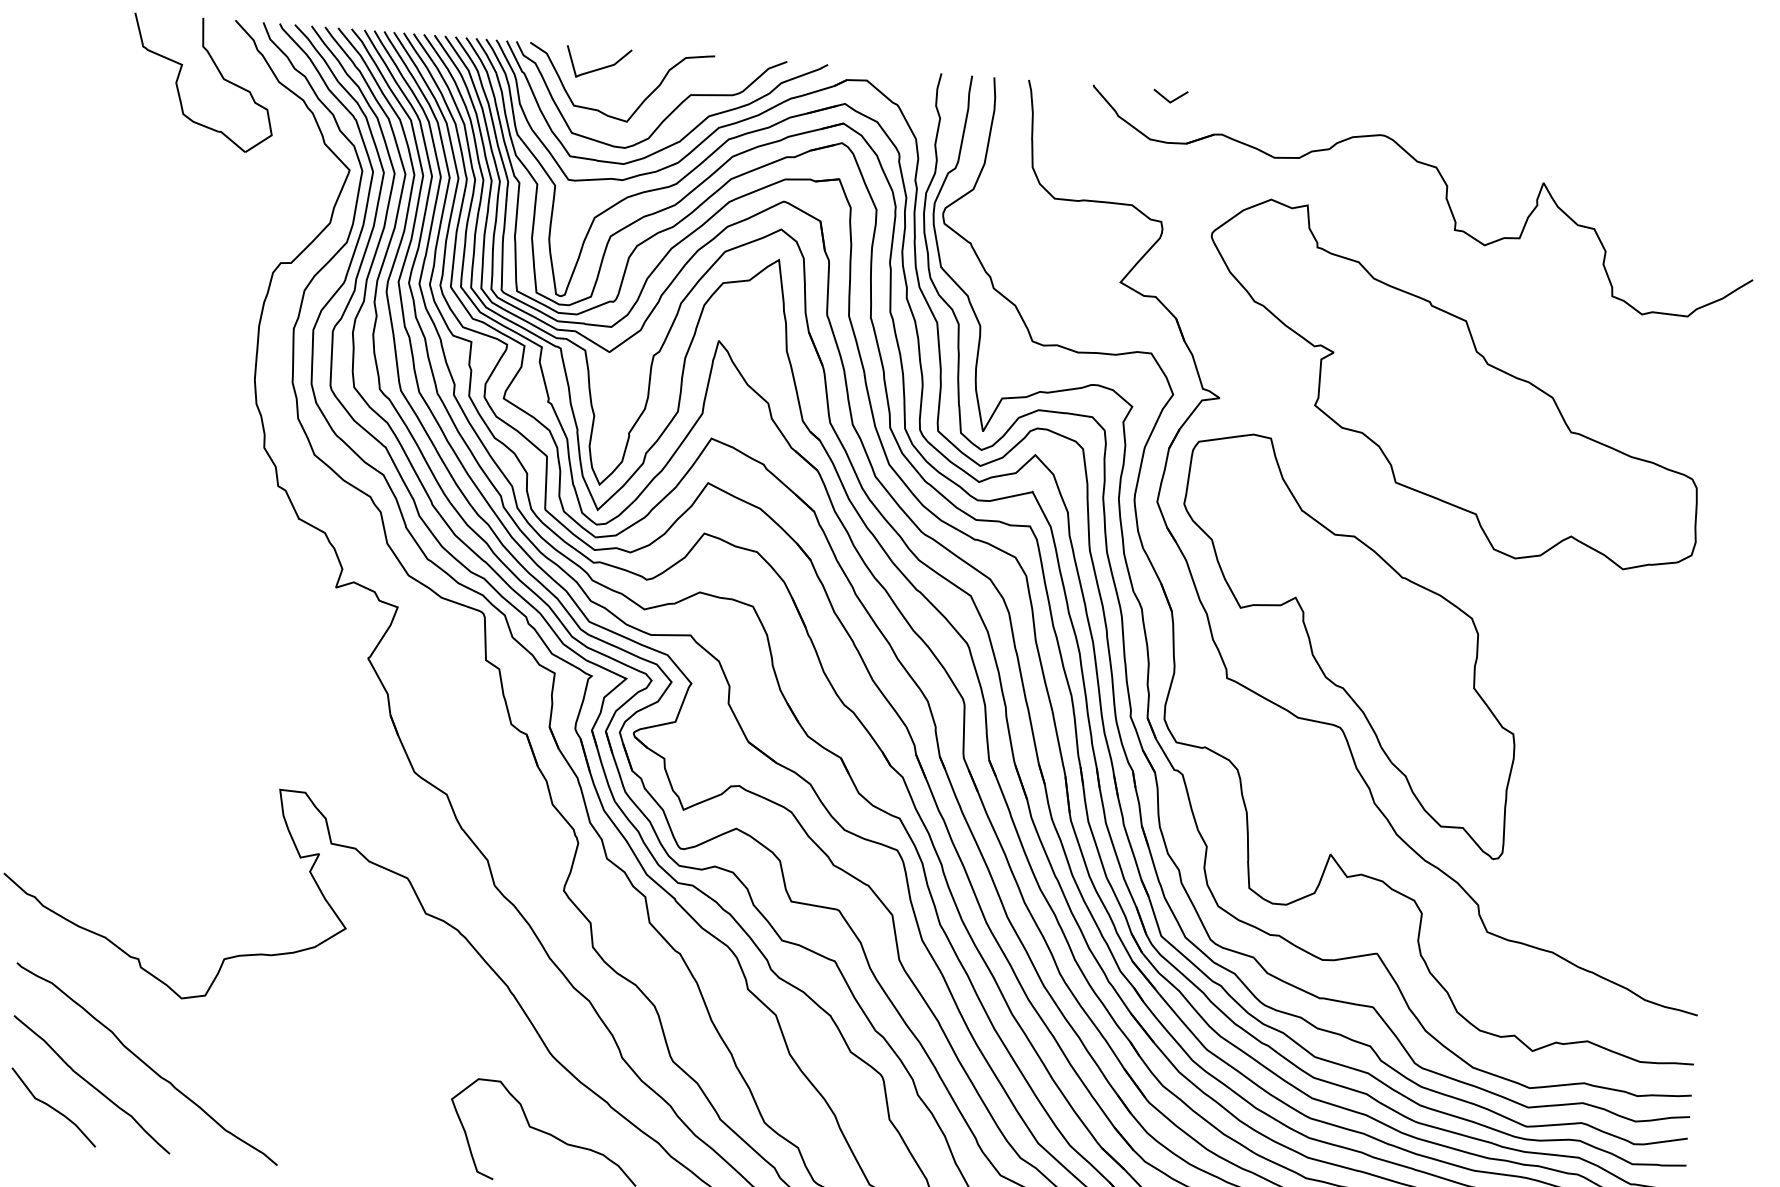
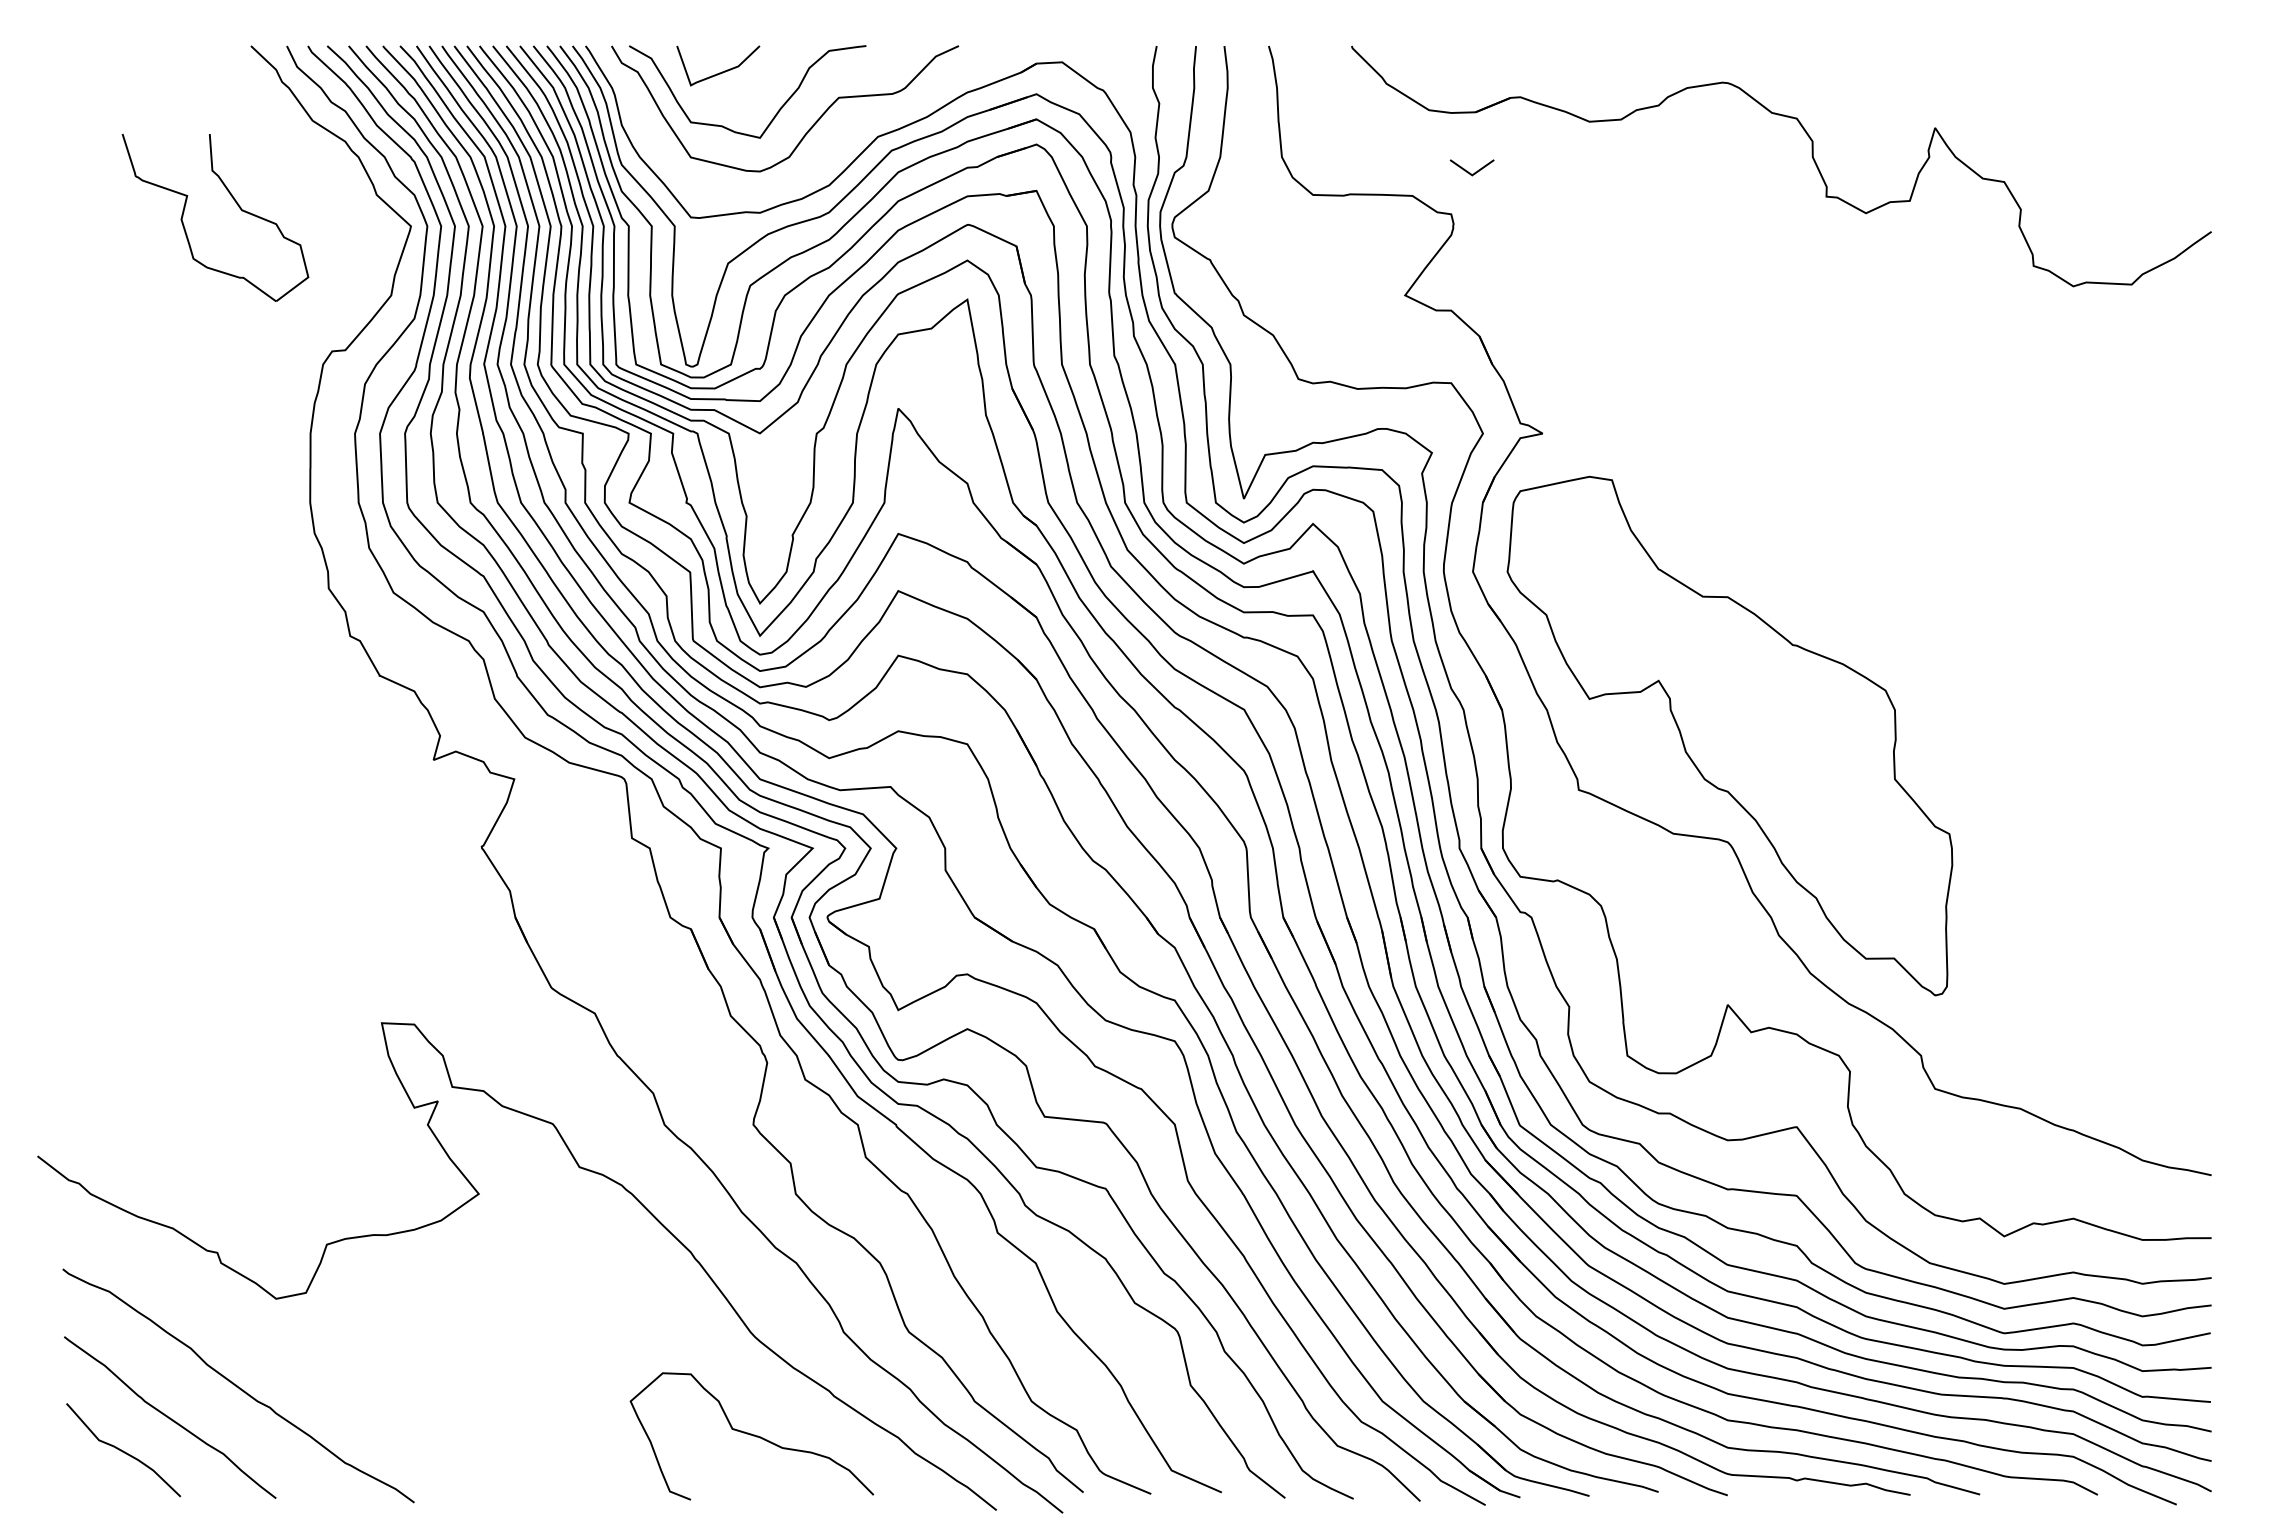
part: (220, 74) -> (236, 204), moved
line: (1166, 98) -> (1467, 170), moved
curve: (684, 136) -> (835, 150), removed
part: (1454, 385) -> (1840, 394), removed

